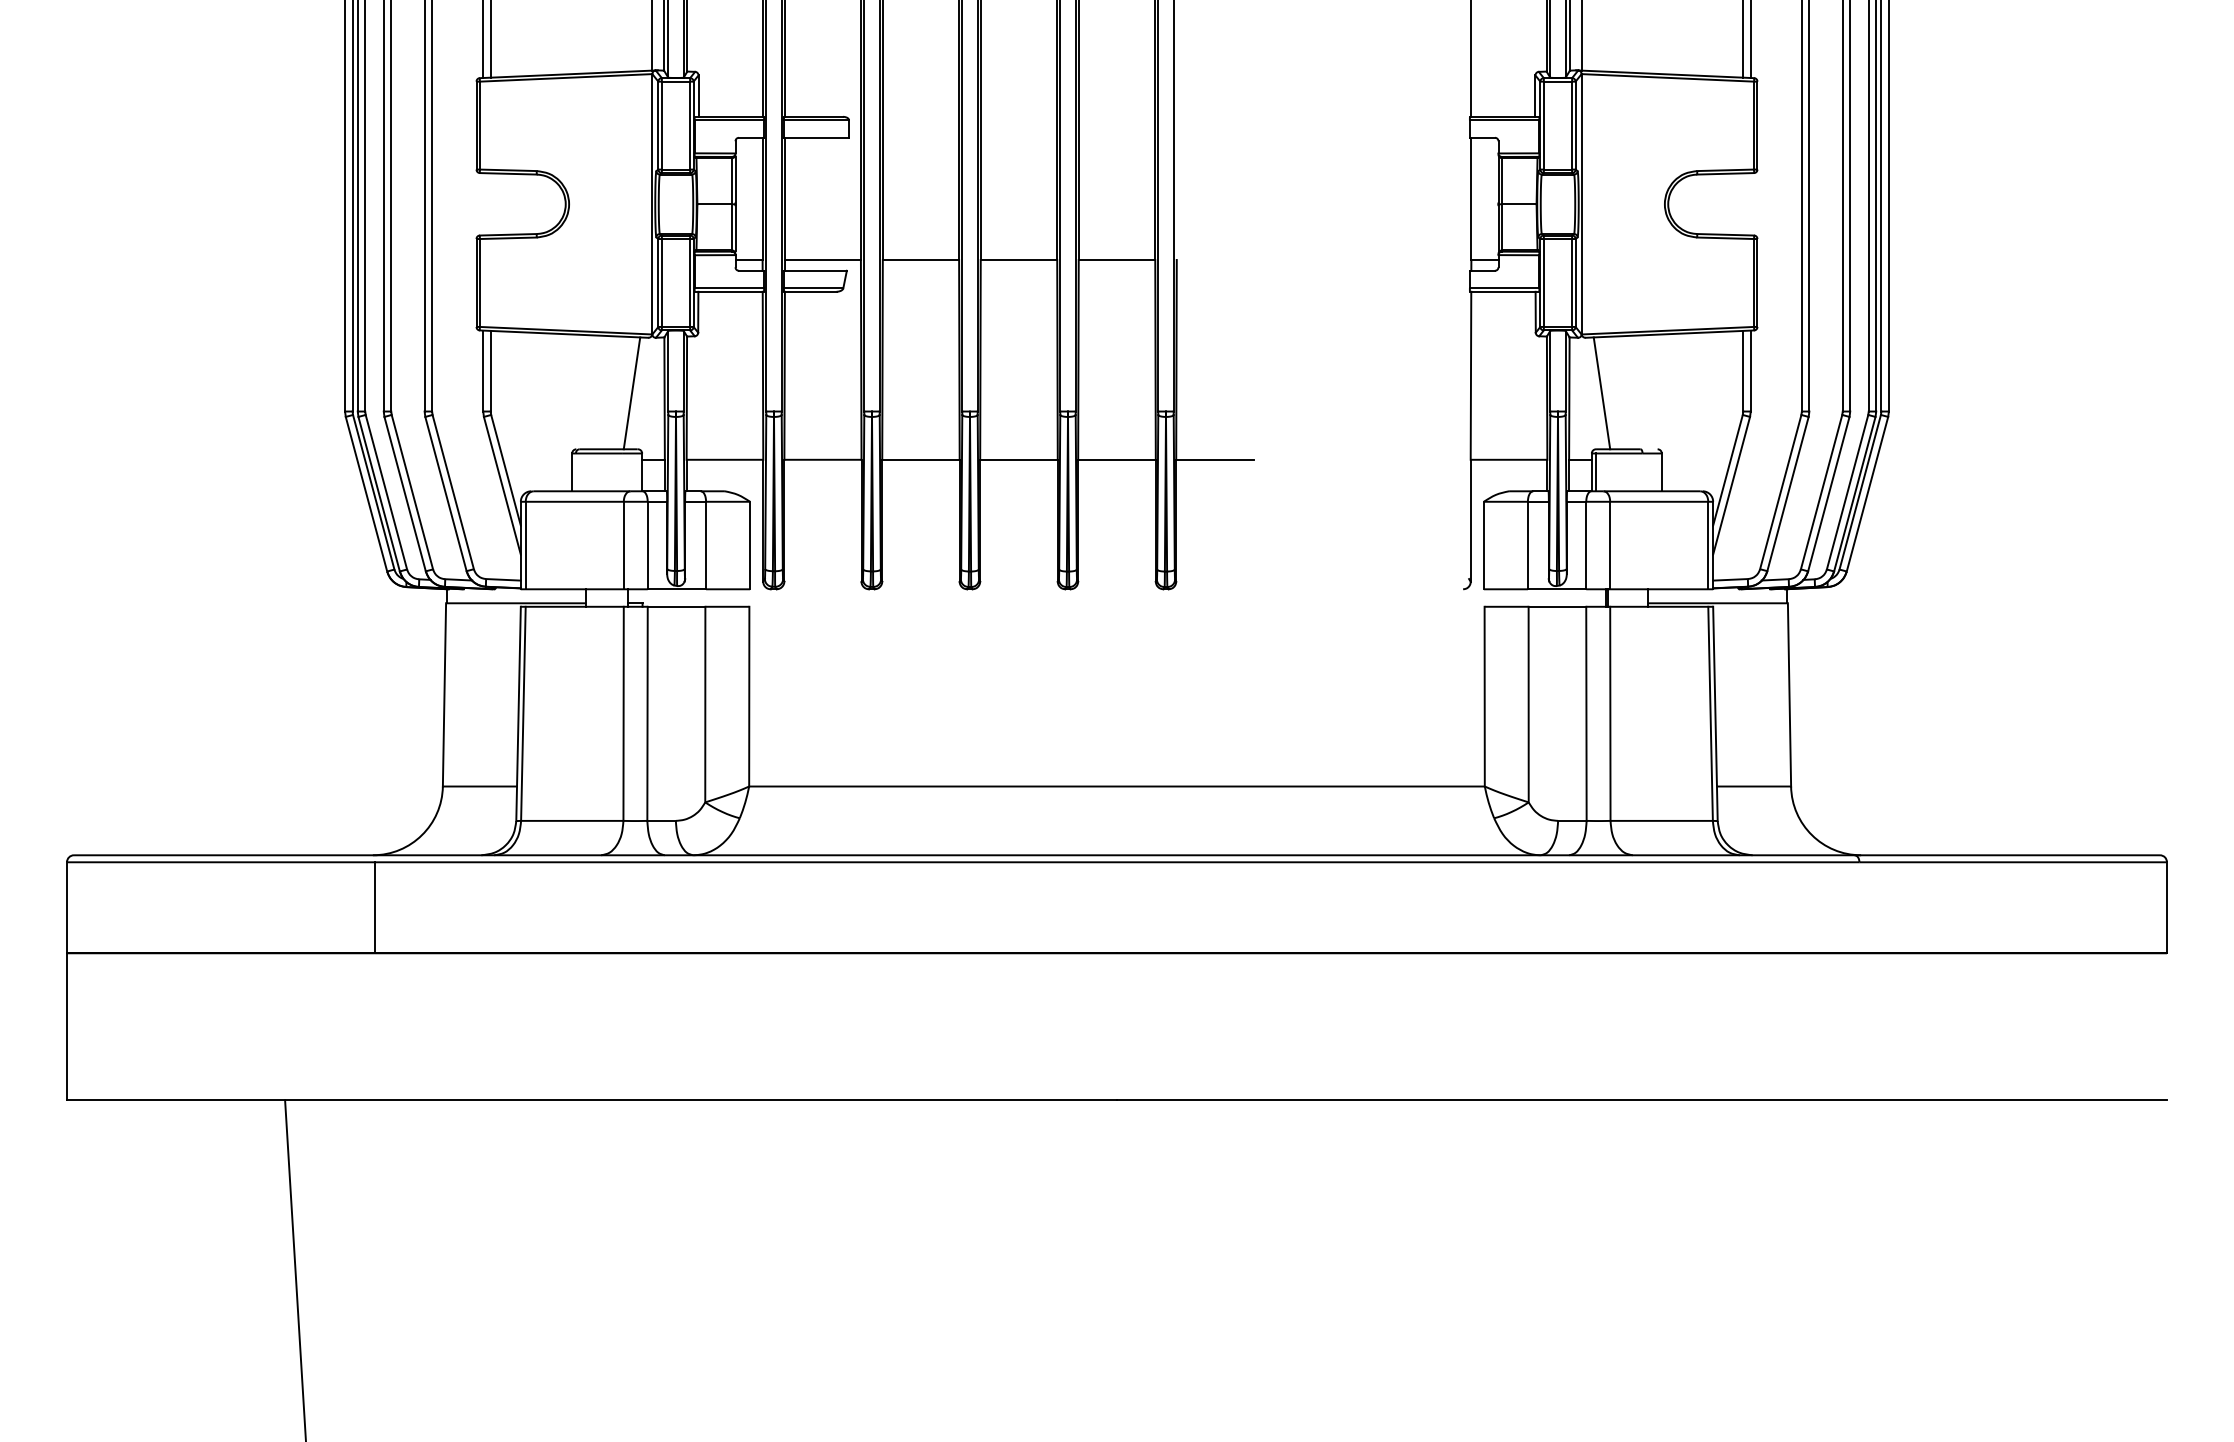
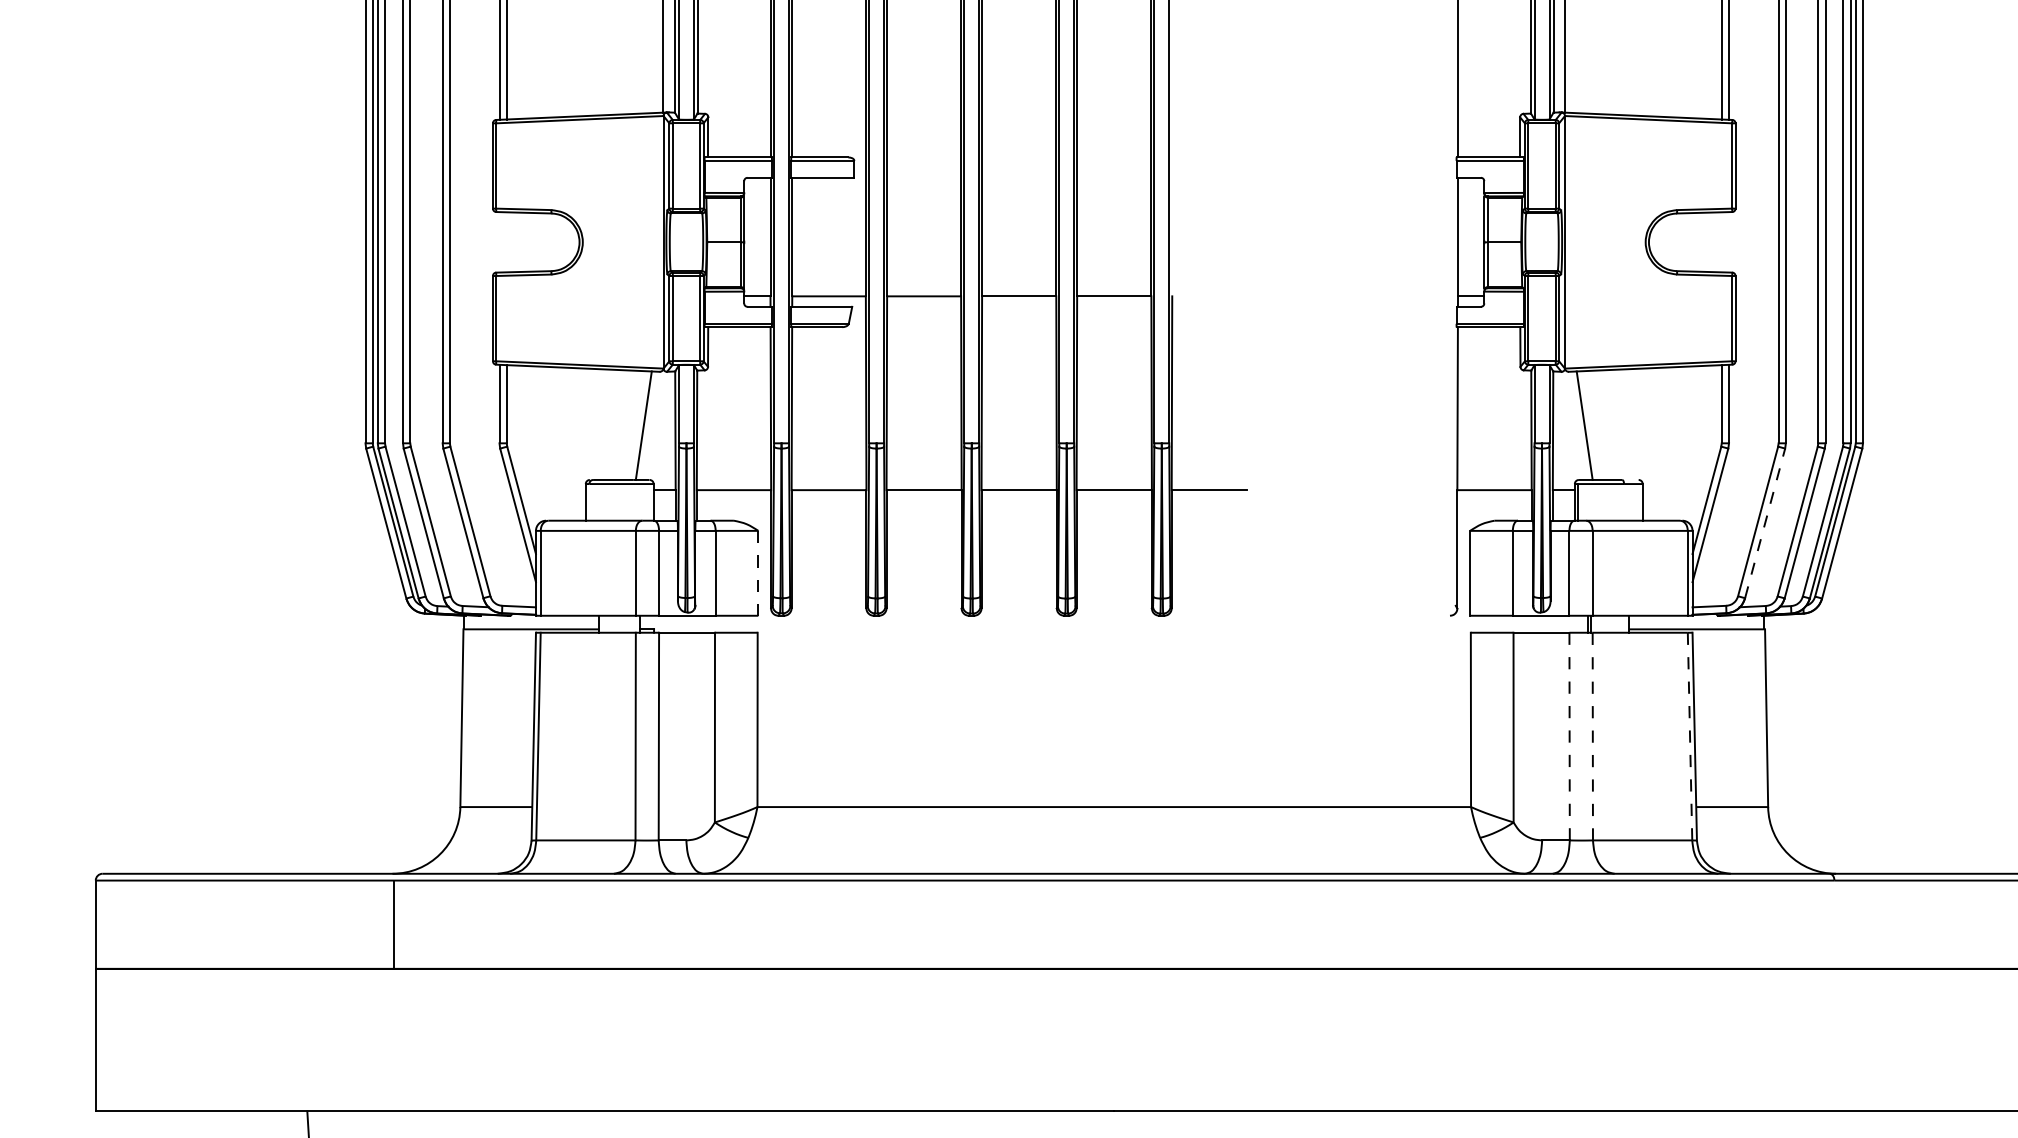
line: (1787, 494) -> (1764, 523), solid -> dashed
line: (750, 545) -> (758, 573), solid -> dashed
line: (1586, 713) -> (1569, 736), solid -> dashed
line: (1710, 713) -> (1689, 736), solid -> dashed
line: (1610, 714) -> (1592, 737), solid -> dashed

